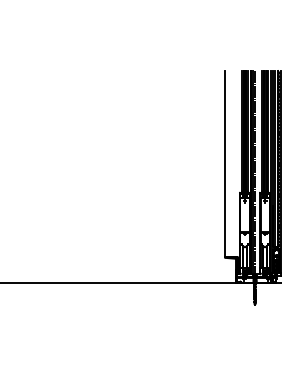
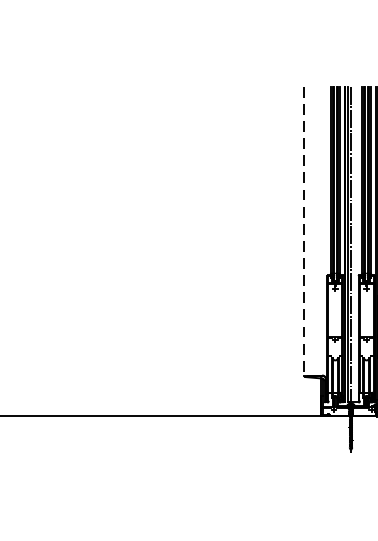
line: (225, 164) -> (305, 231), solid -> dashed

